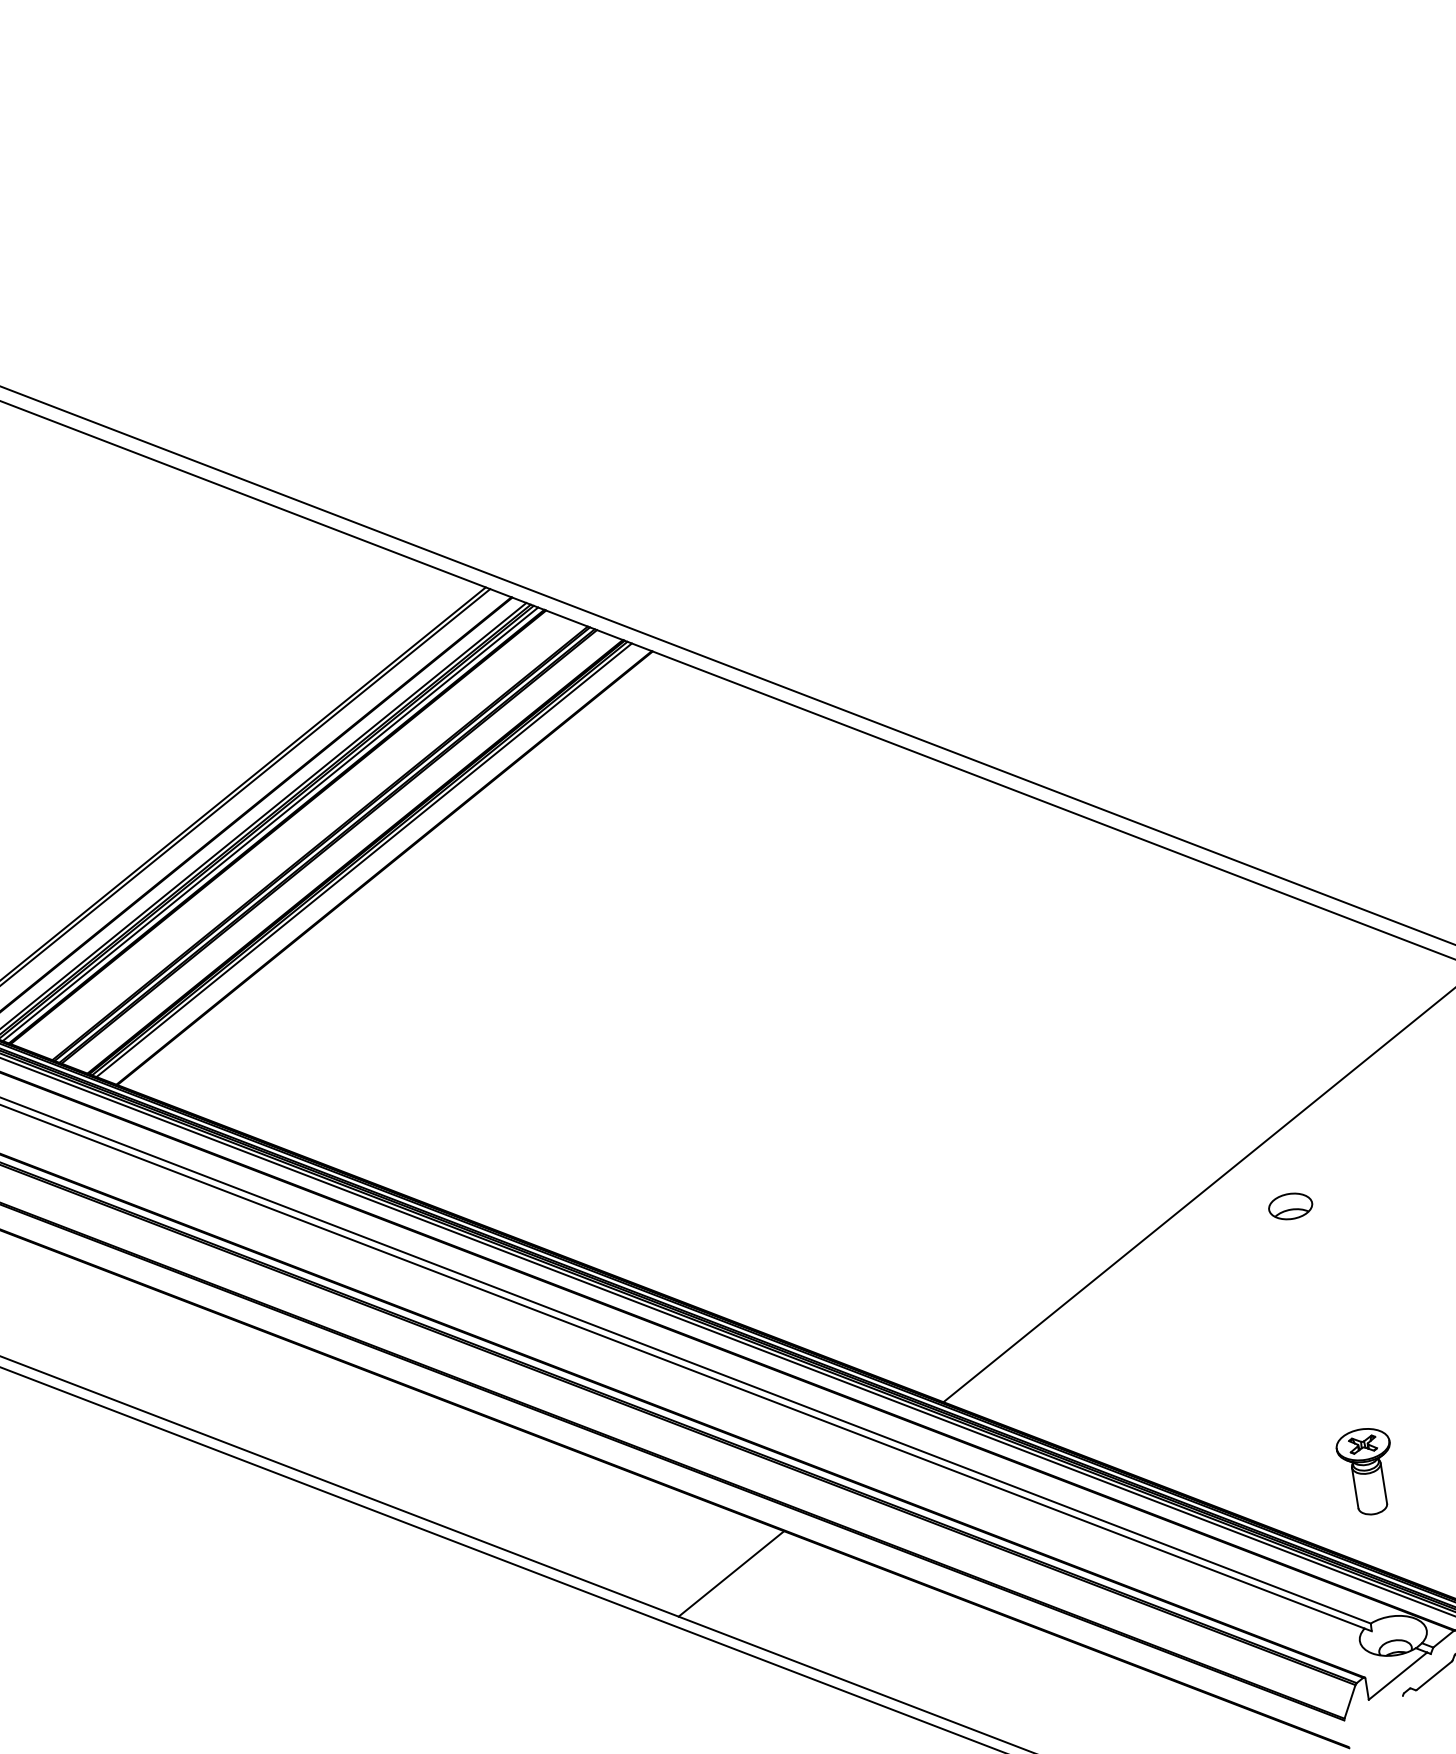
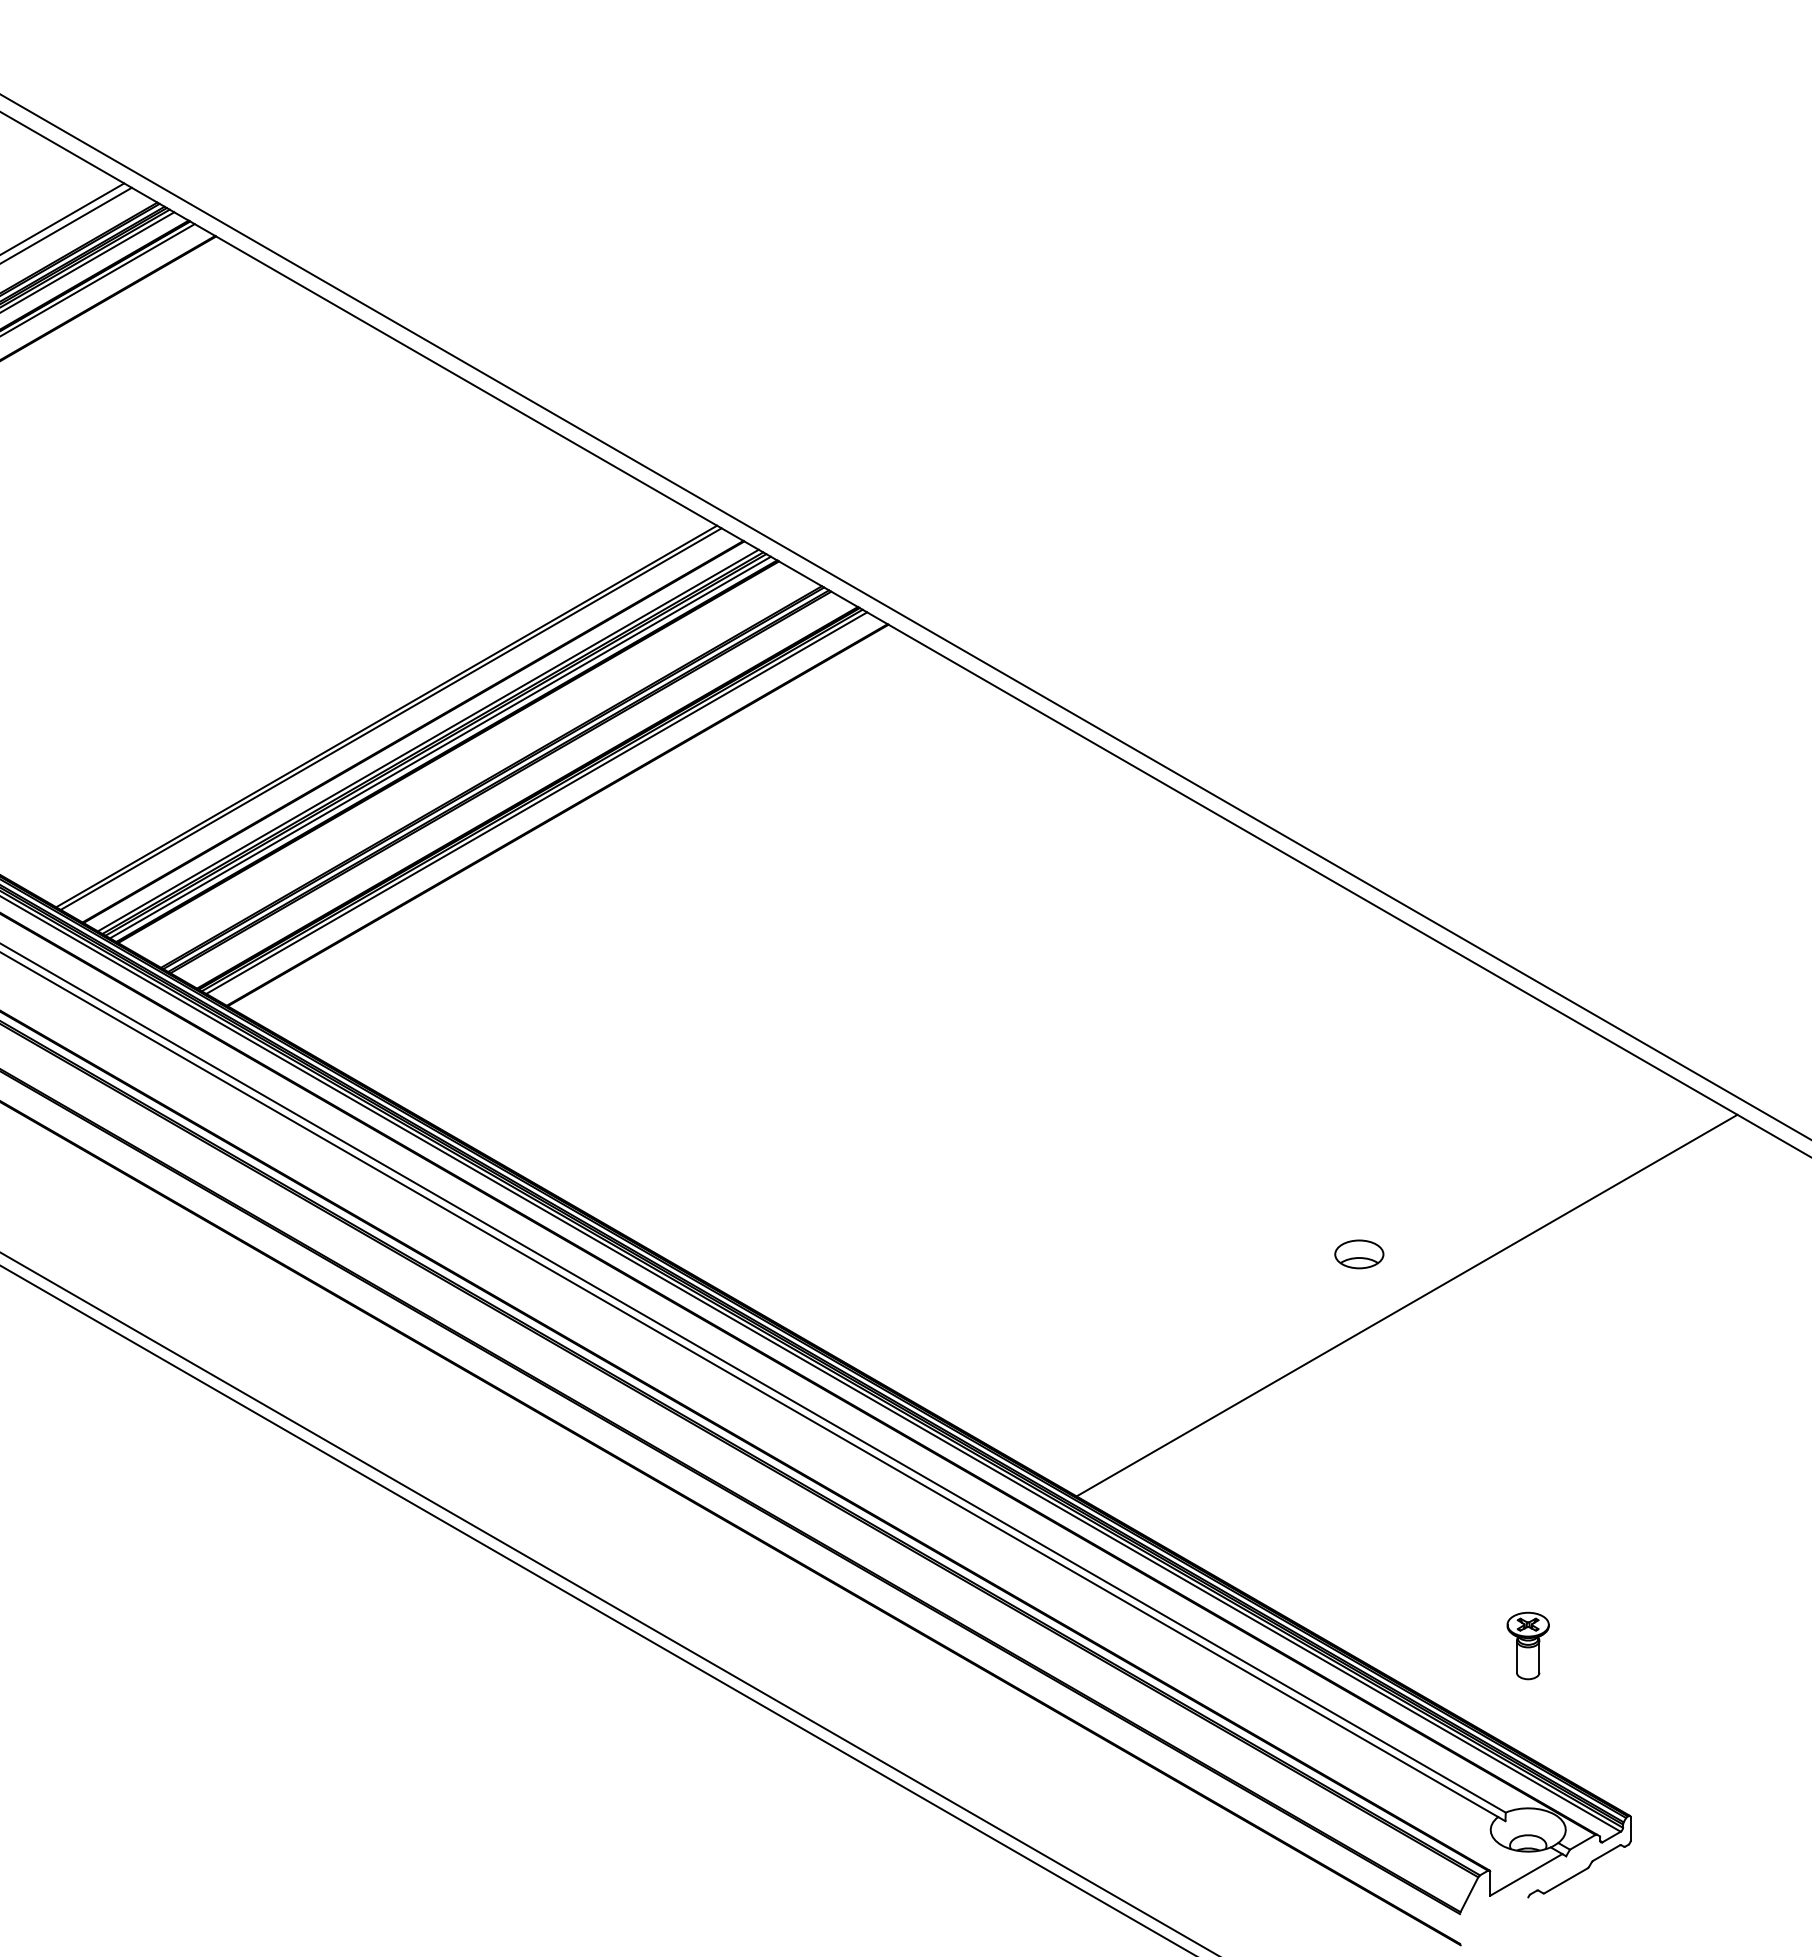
part: (1290, 1206) -> (1359, 1254), moved
part: (1366, 1471) -> (1527, 1645), size x0.7
line: (731, 1573) -> (814, 1647), removed

